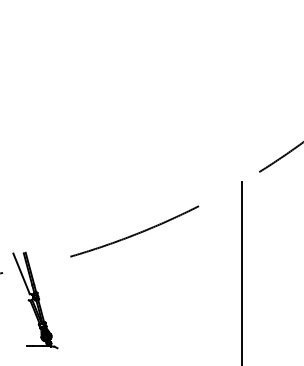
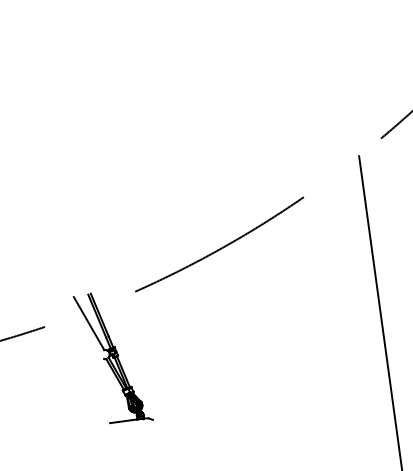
part: (35, 300) -> (113, 357), moved

